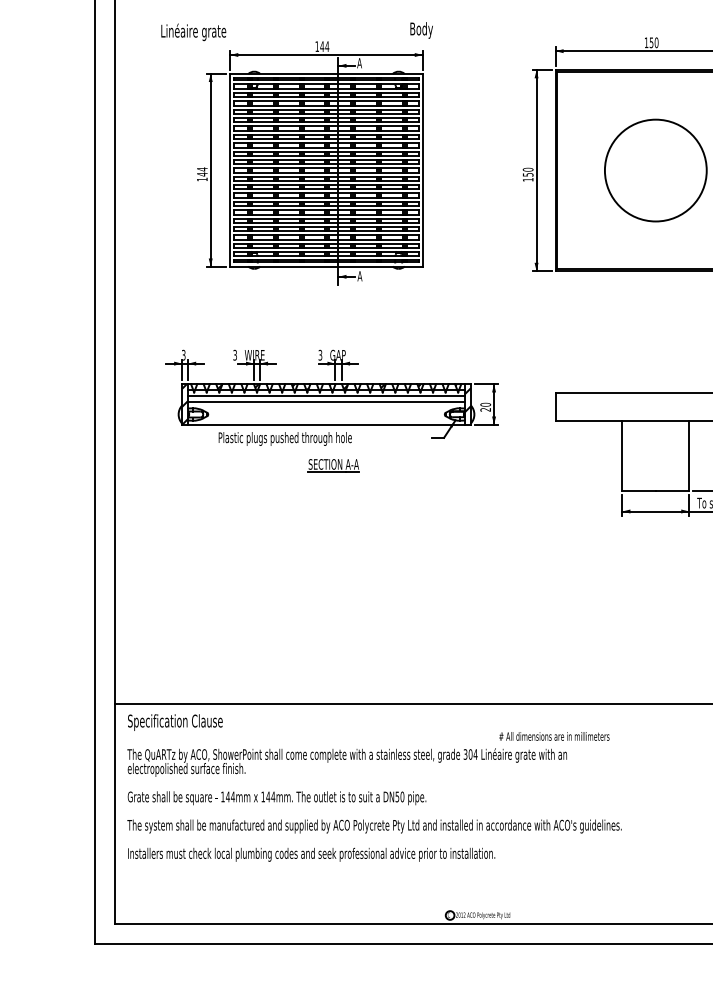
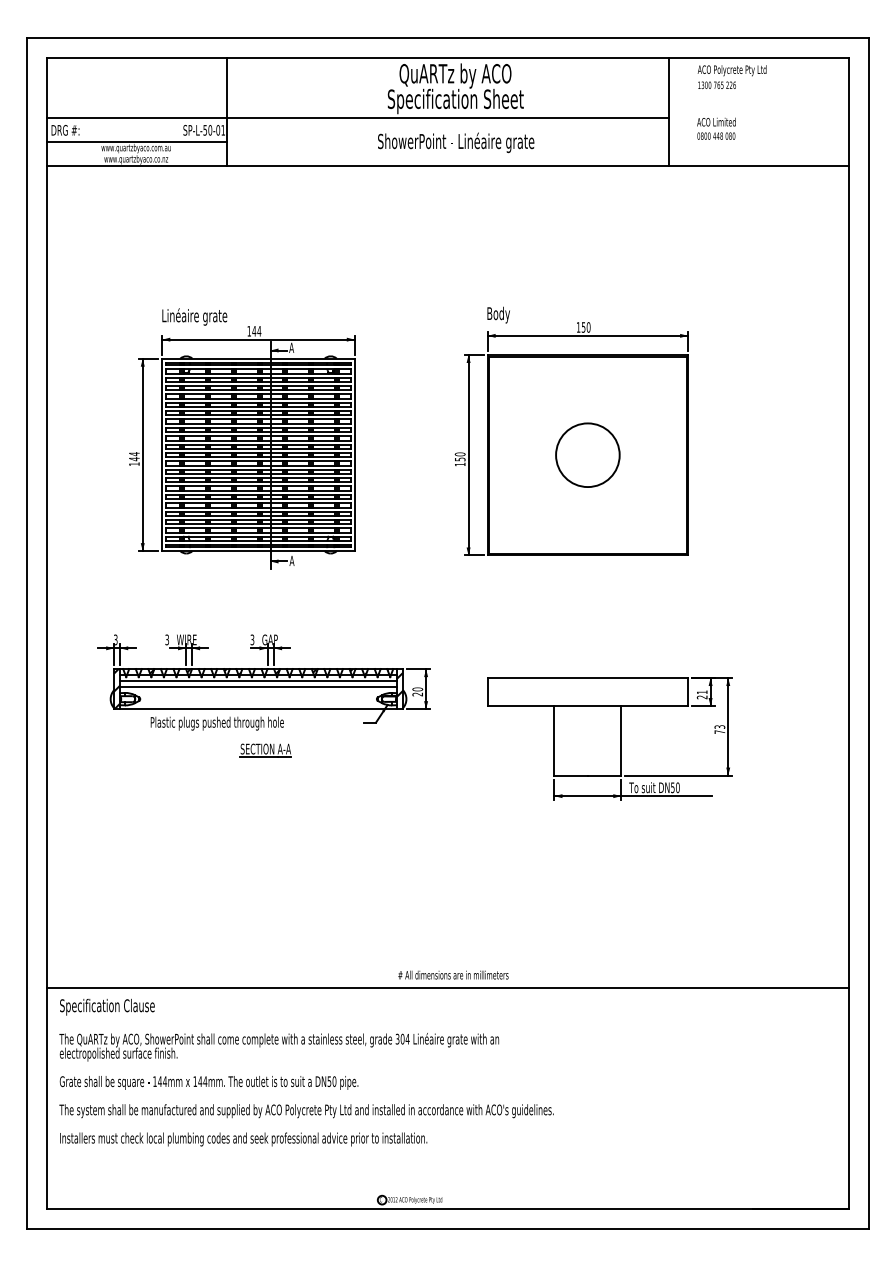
text: (421, 29) -> (498, 314), moved
text: (193, 31) -> (194, 316), moved
circle: (655, 170) -> (587, 455), size x0.62
text: (554, 735) -> (453, 974), moved

